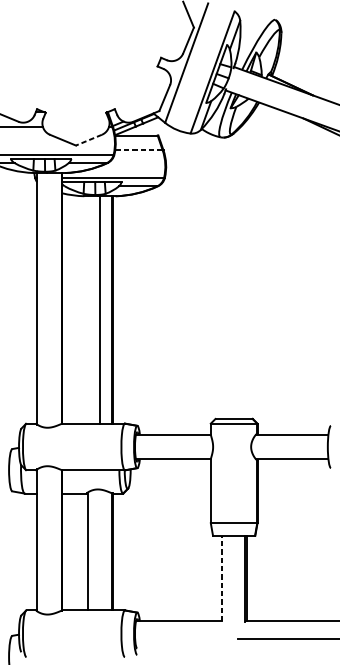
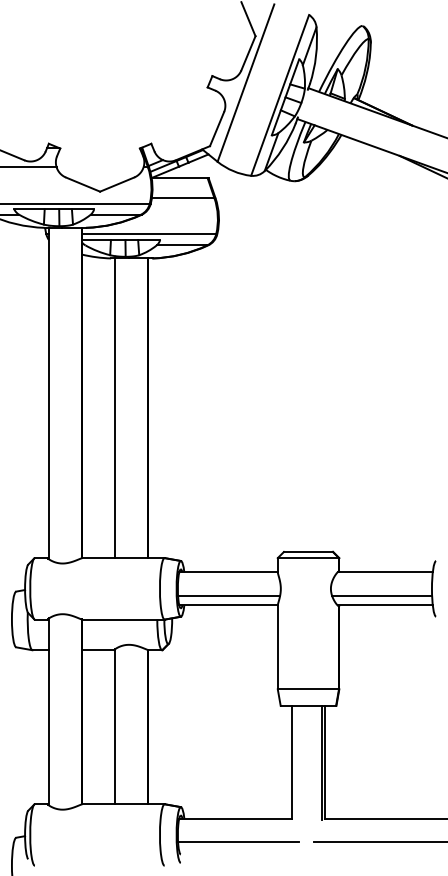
line: (88, 140) -> (116, 184), dashed -> solid
line: (138, 149) -> (182, 197), dashed -> solid
line: (100, 310) -> (115, 408), moved
line: (174, 452) -> (229, 595), added
line: (290, 452) -> (382, 595), added
line: (221, 578) -> (292, 762), dashed -> solid
line: (181, 639) -> (238, 842), added

